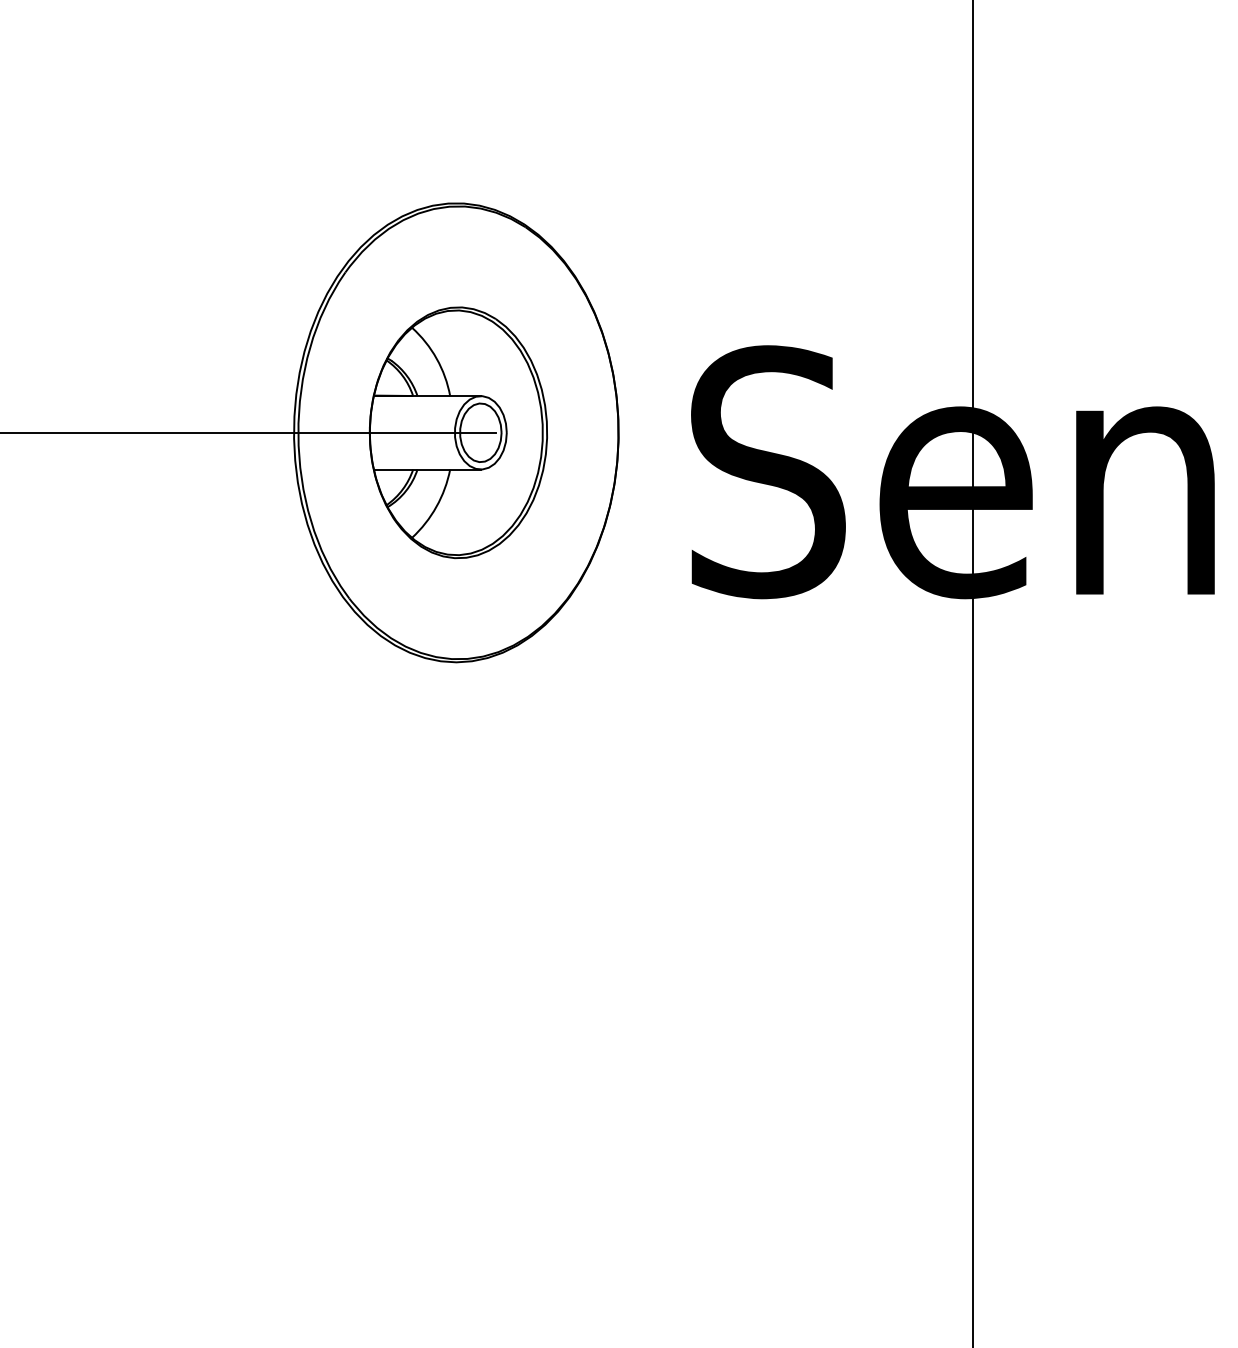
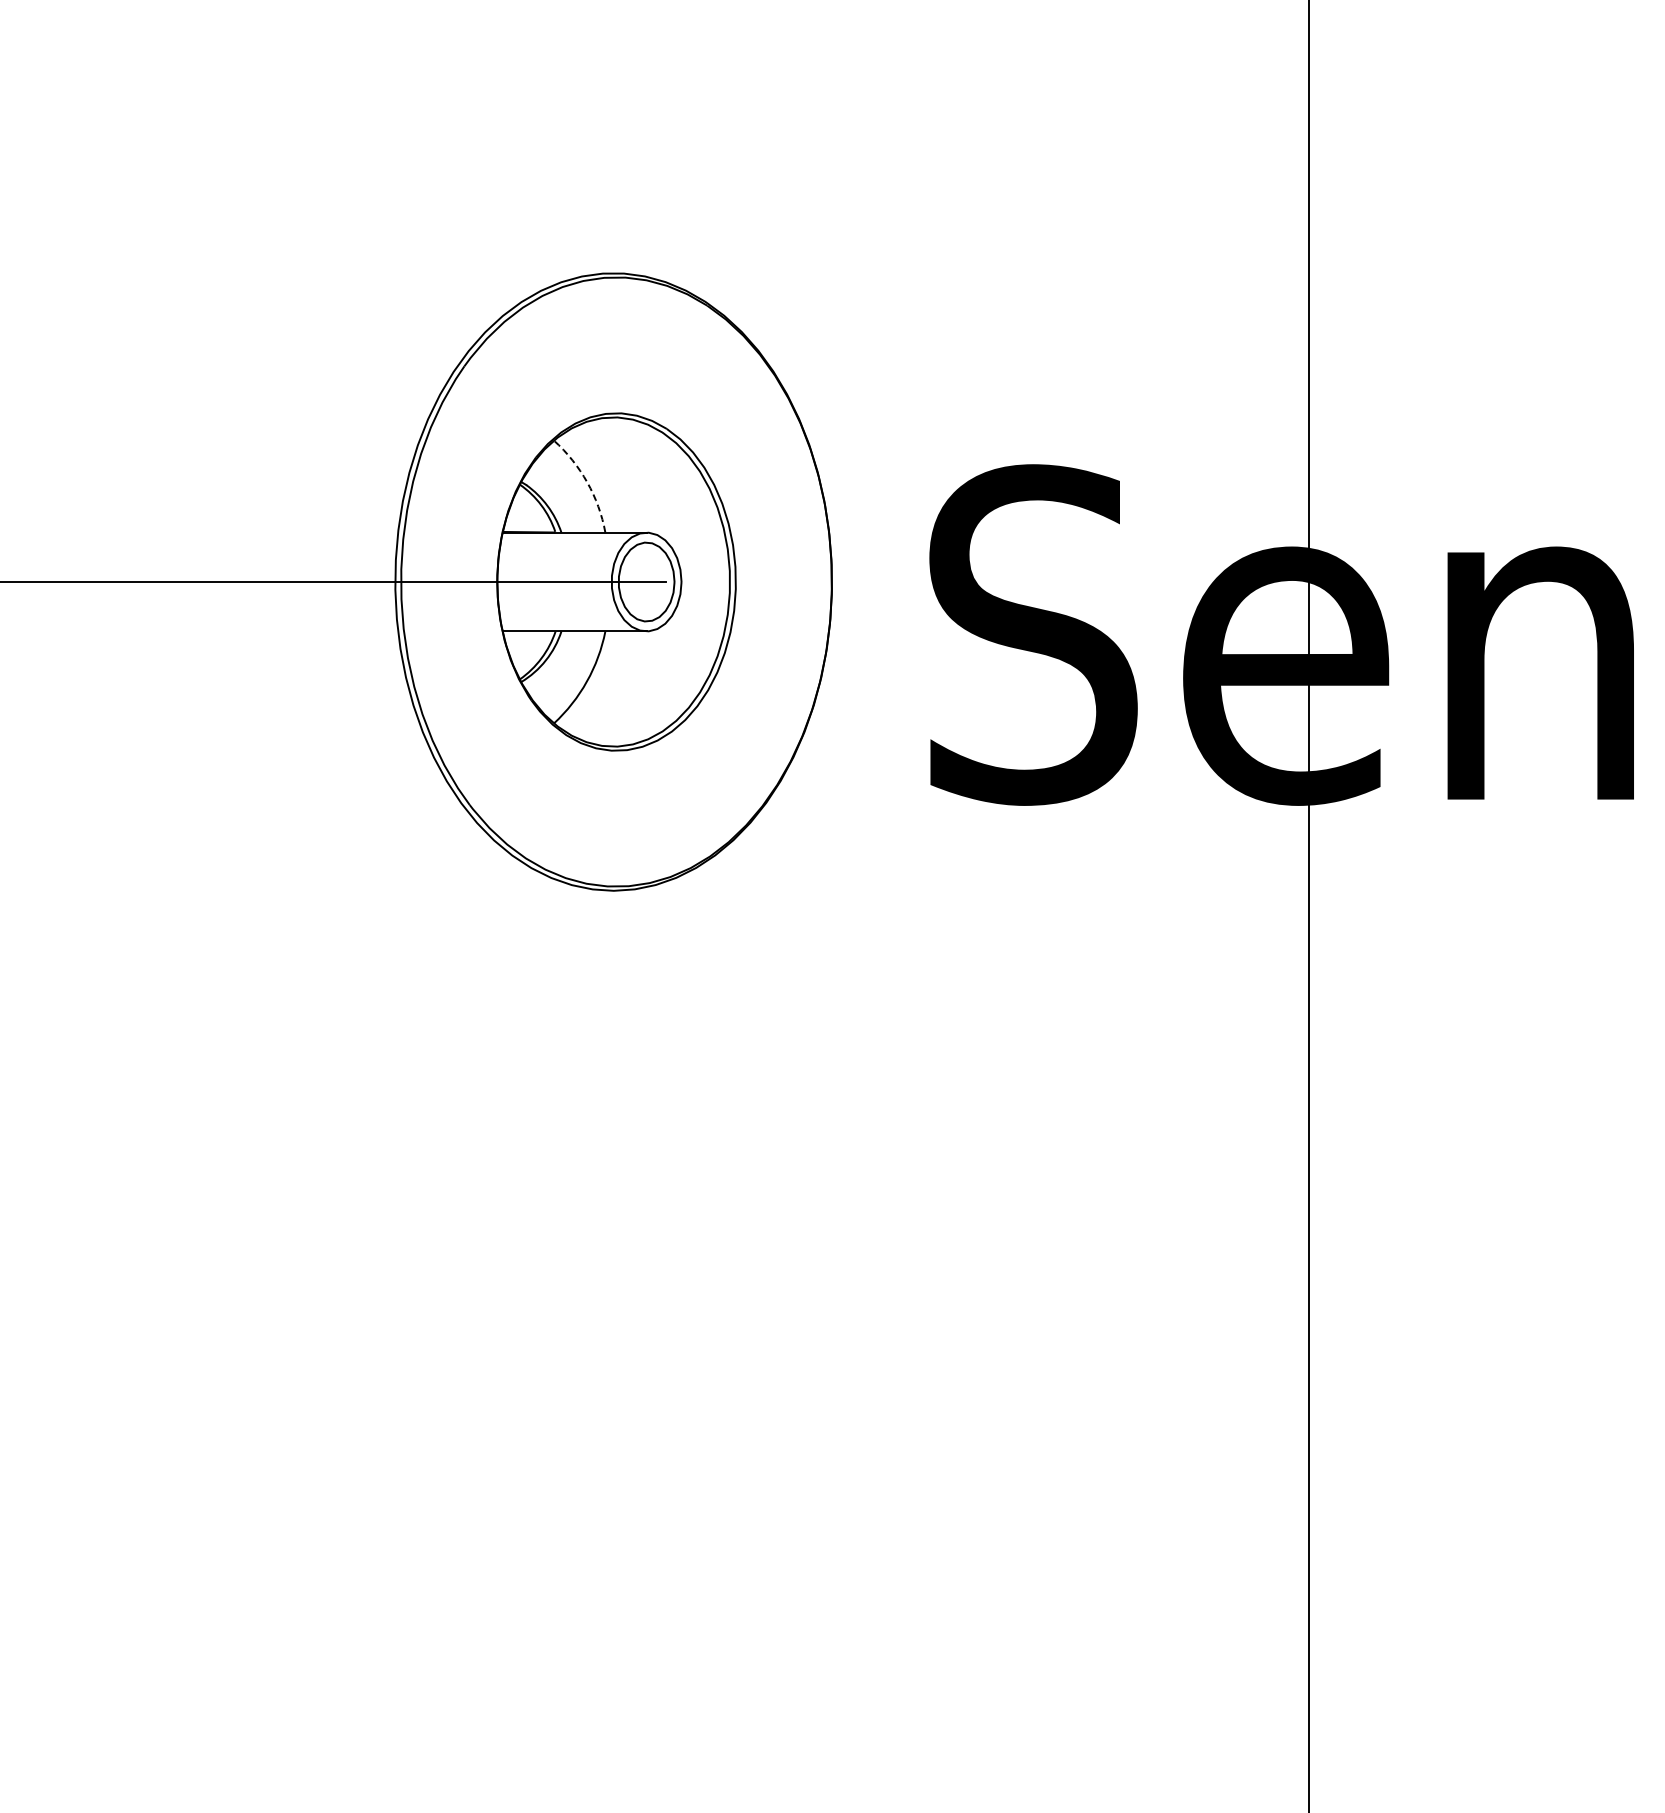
arc: (436, 358) -> (587, 482), solid -> dashed

